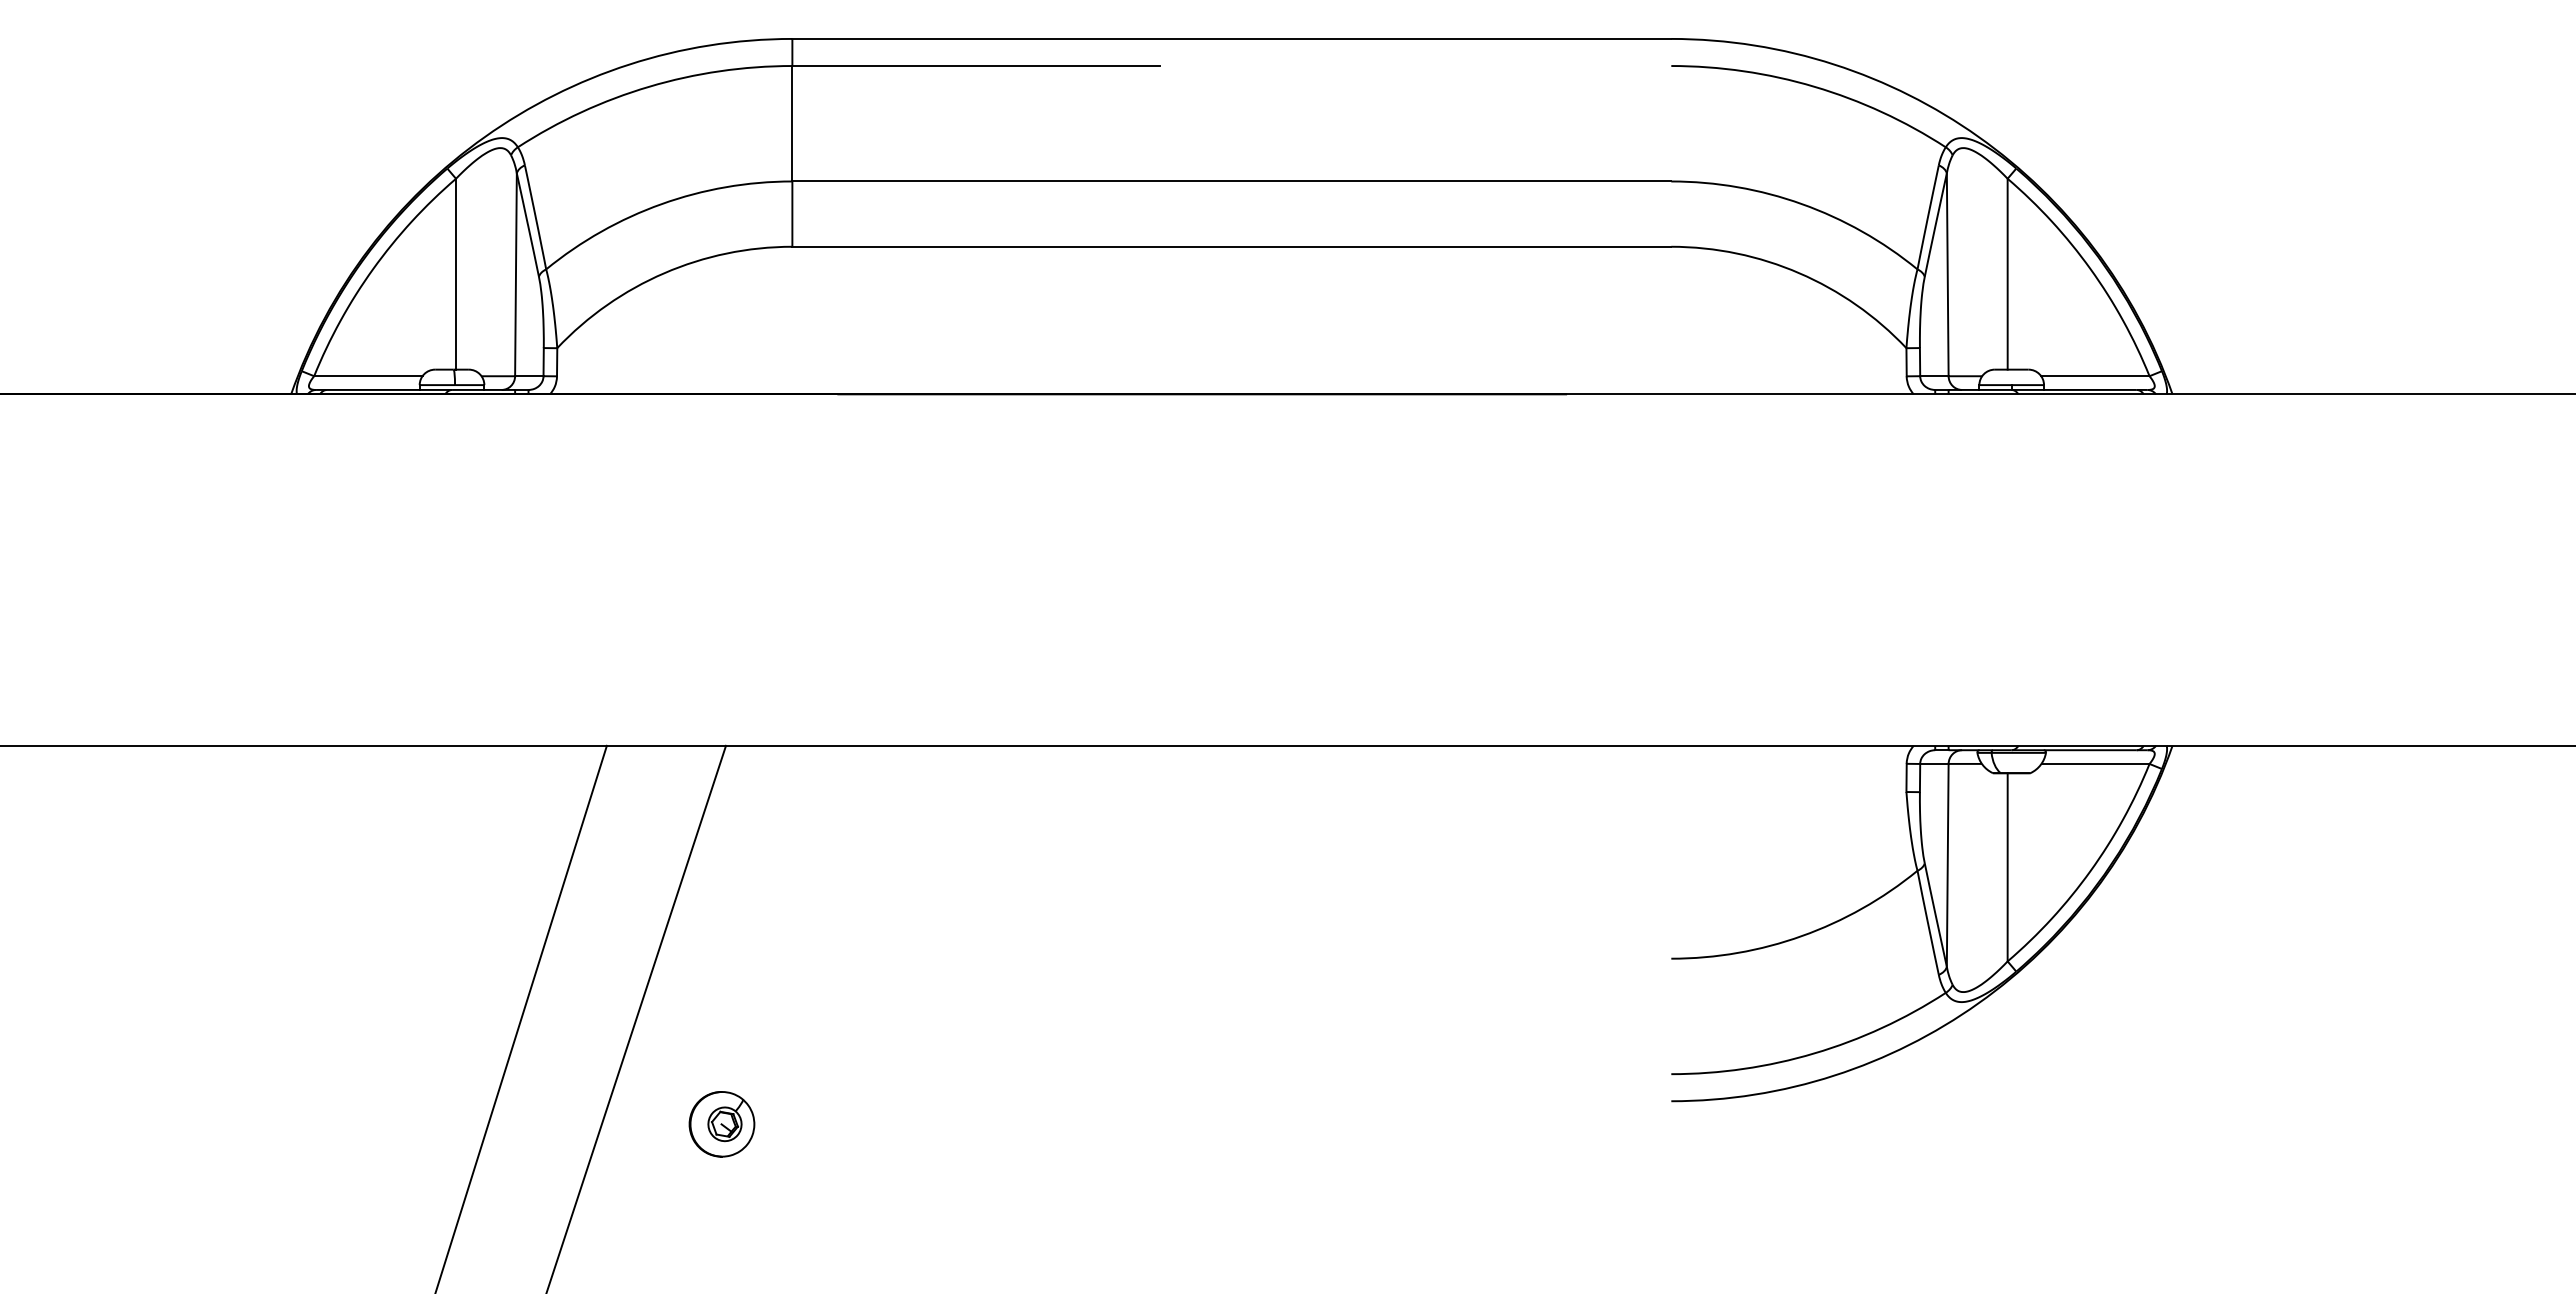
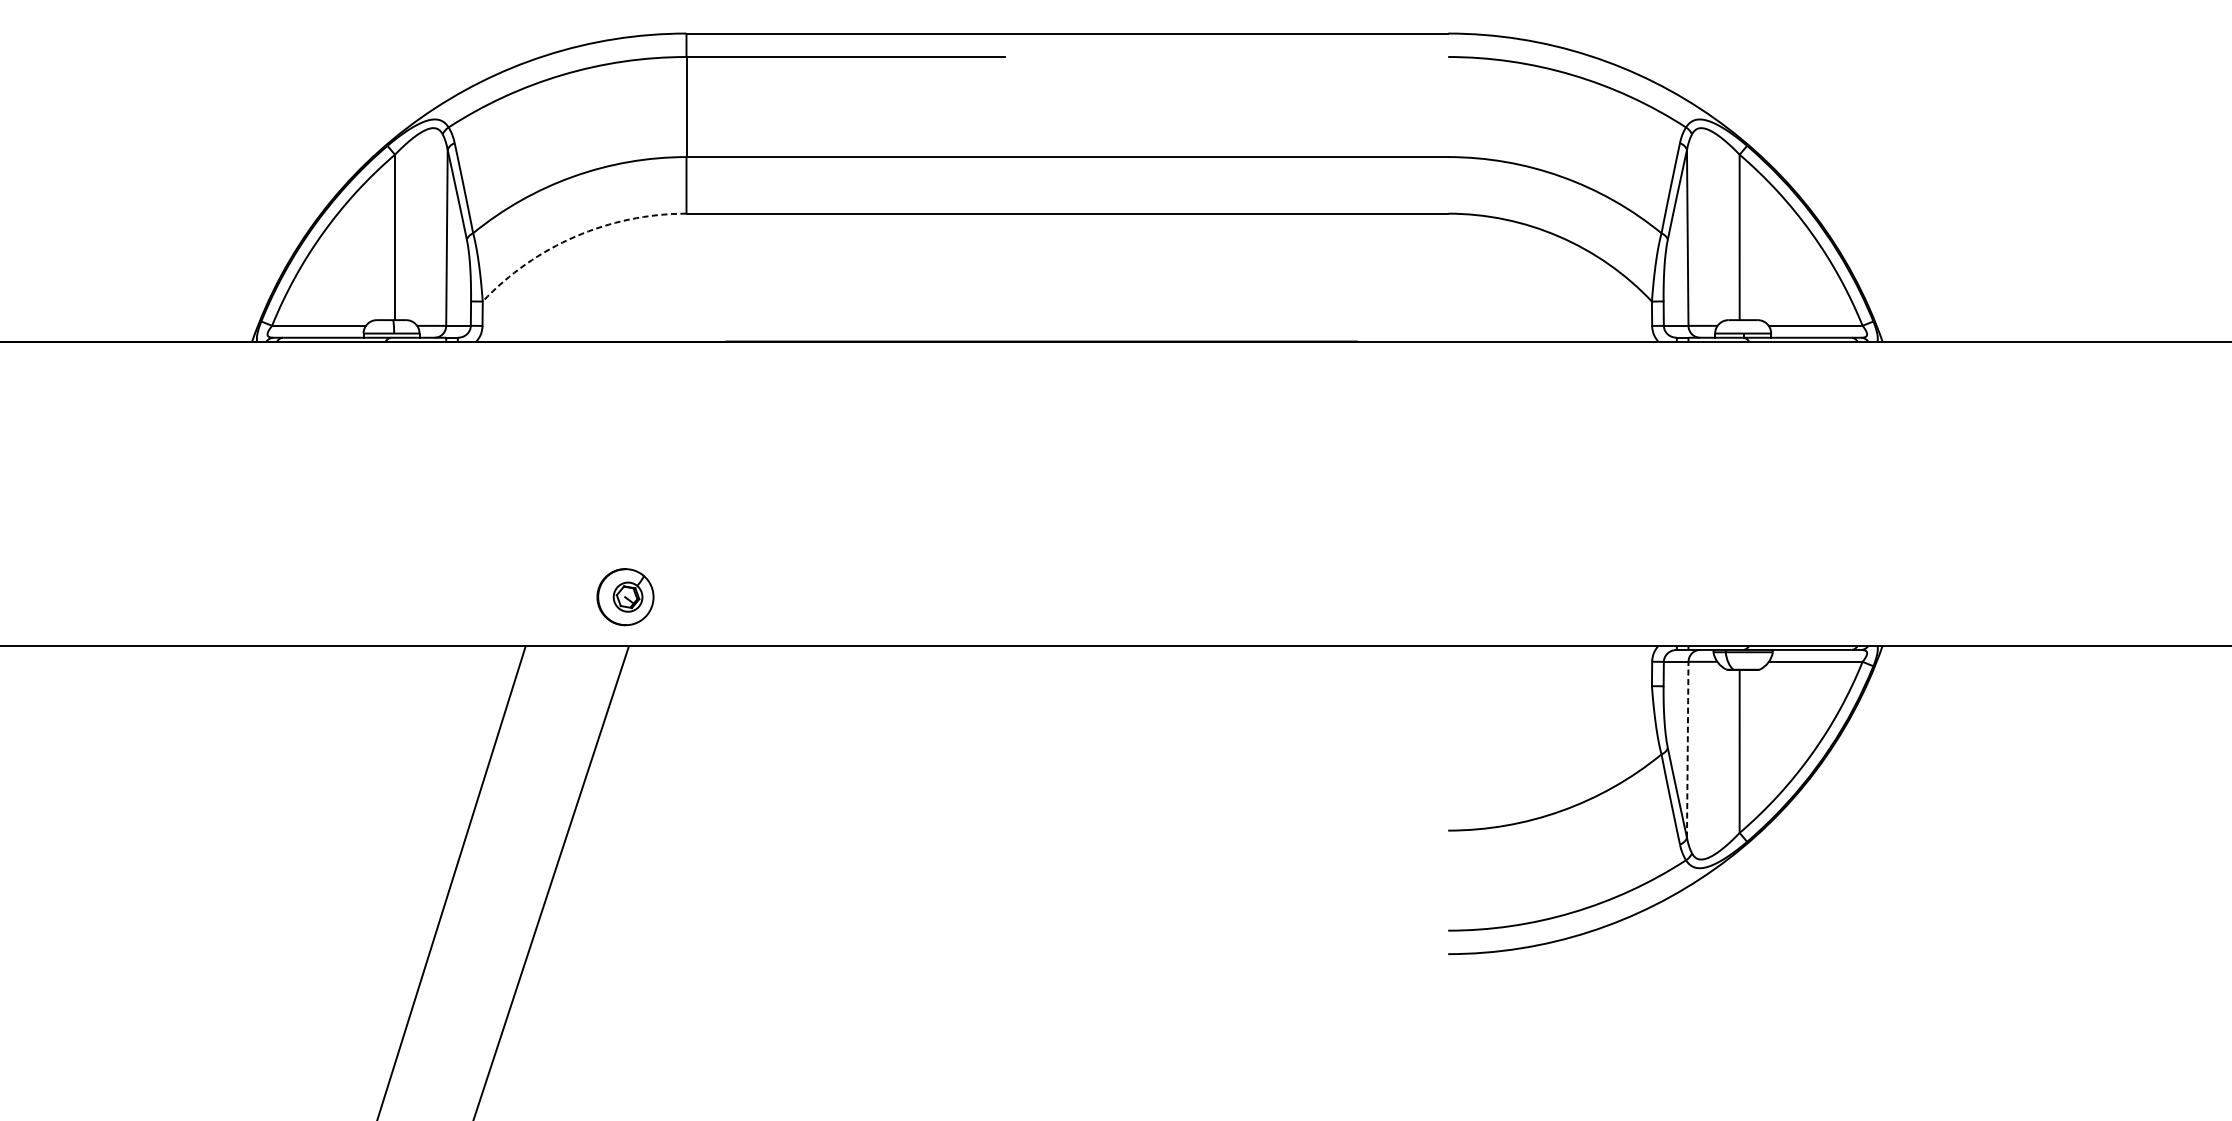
arc: (664, 273) -> (575, 236), solid -> dashed
line: (1947, 864) -> (1687, 748), solid -> dashed
part: (721, 1124) -> (625, 597), moved

